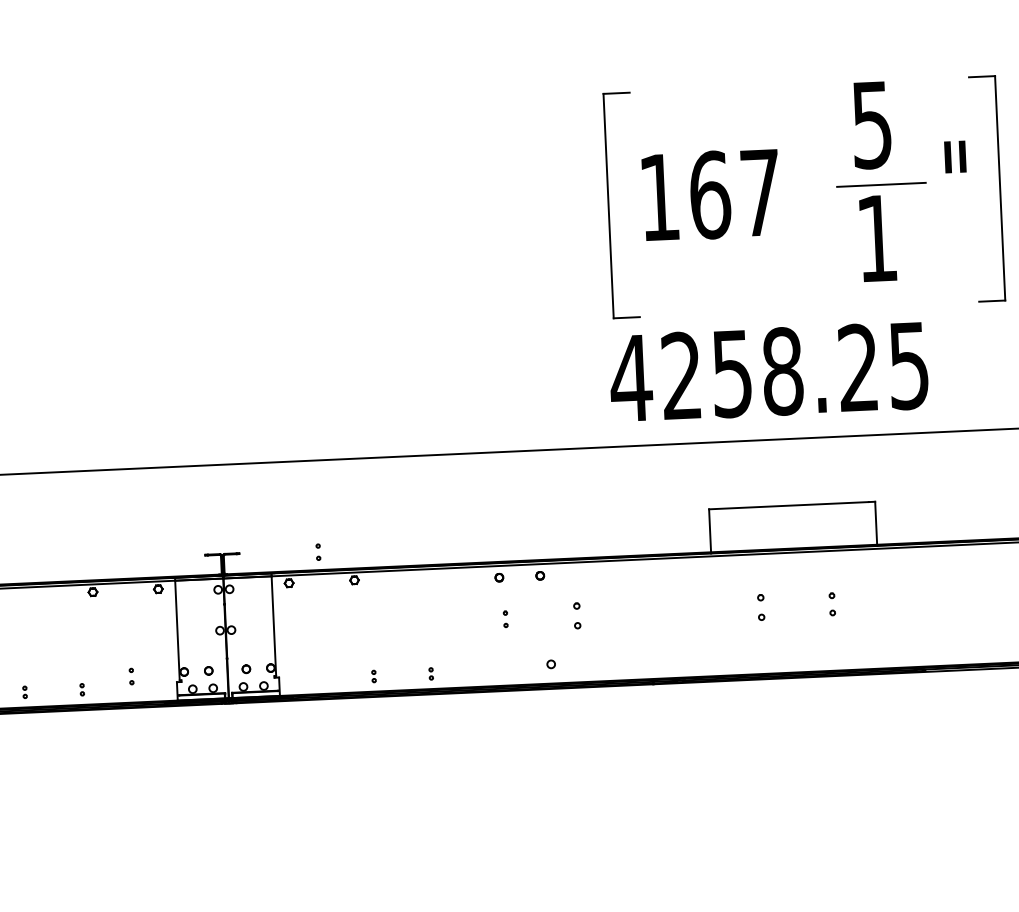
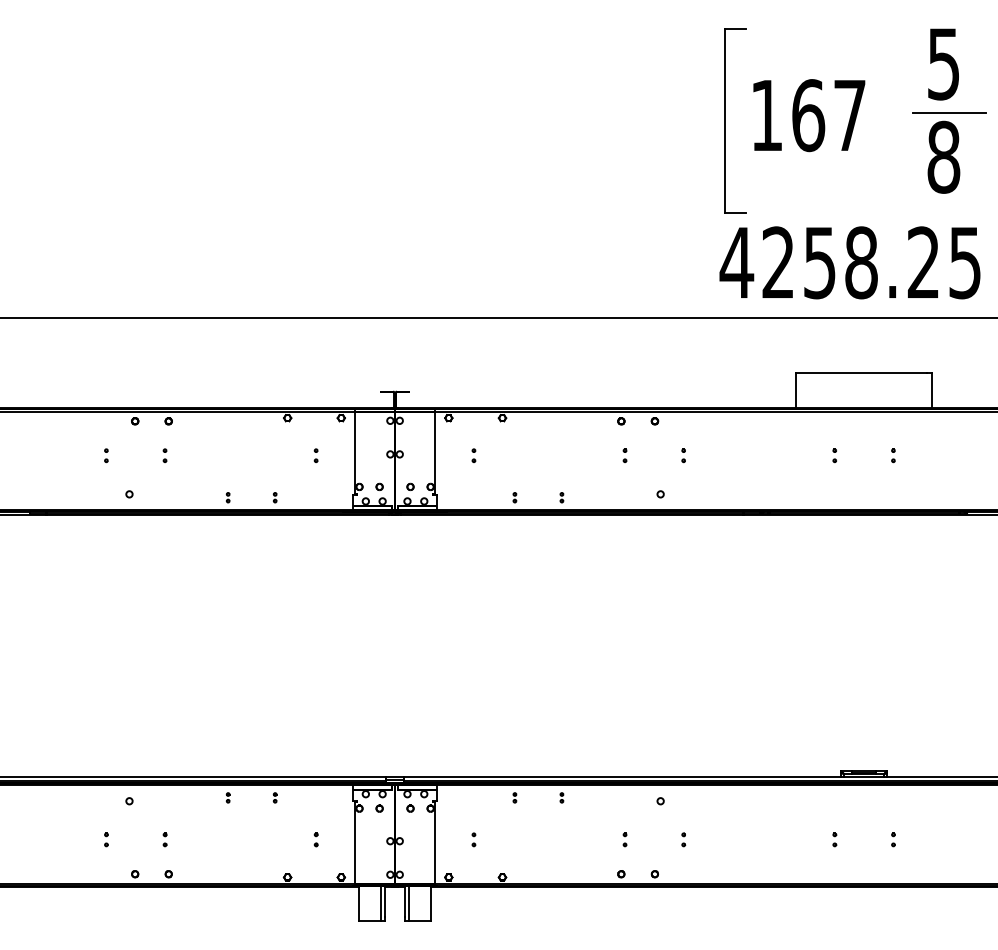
text: (876, 237) -> (943, 156), 1 -> 8
part: (317, 551) -> (473, 455), moved
part: (832, 604) -> (893, 455), size x0.71
part: (760, 607) -> (834, 455), size x0.62
part: (576, 615) -> (683, 455), size x0.62
part: (130, 676) -> (315, 455), moved

